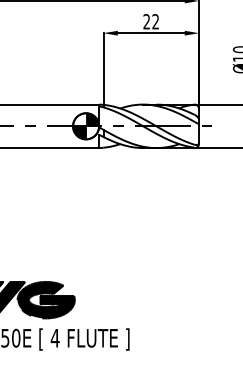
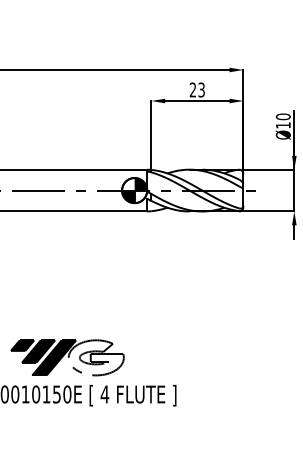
text: (155, 22) -> (201, 90), 22 -> 23
fill: (45, 299) -> (95, 357), removed

